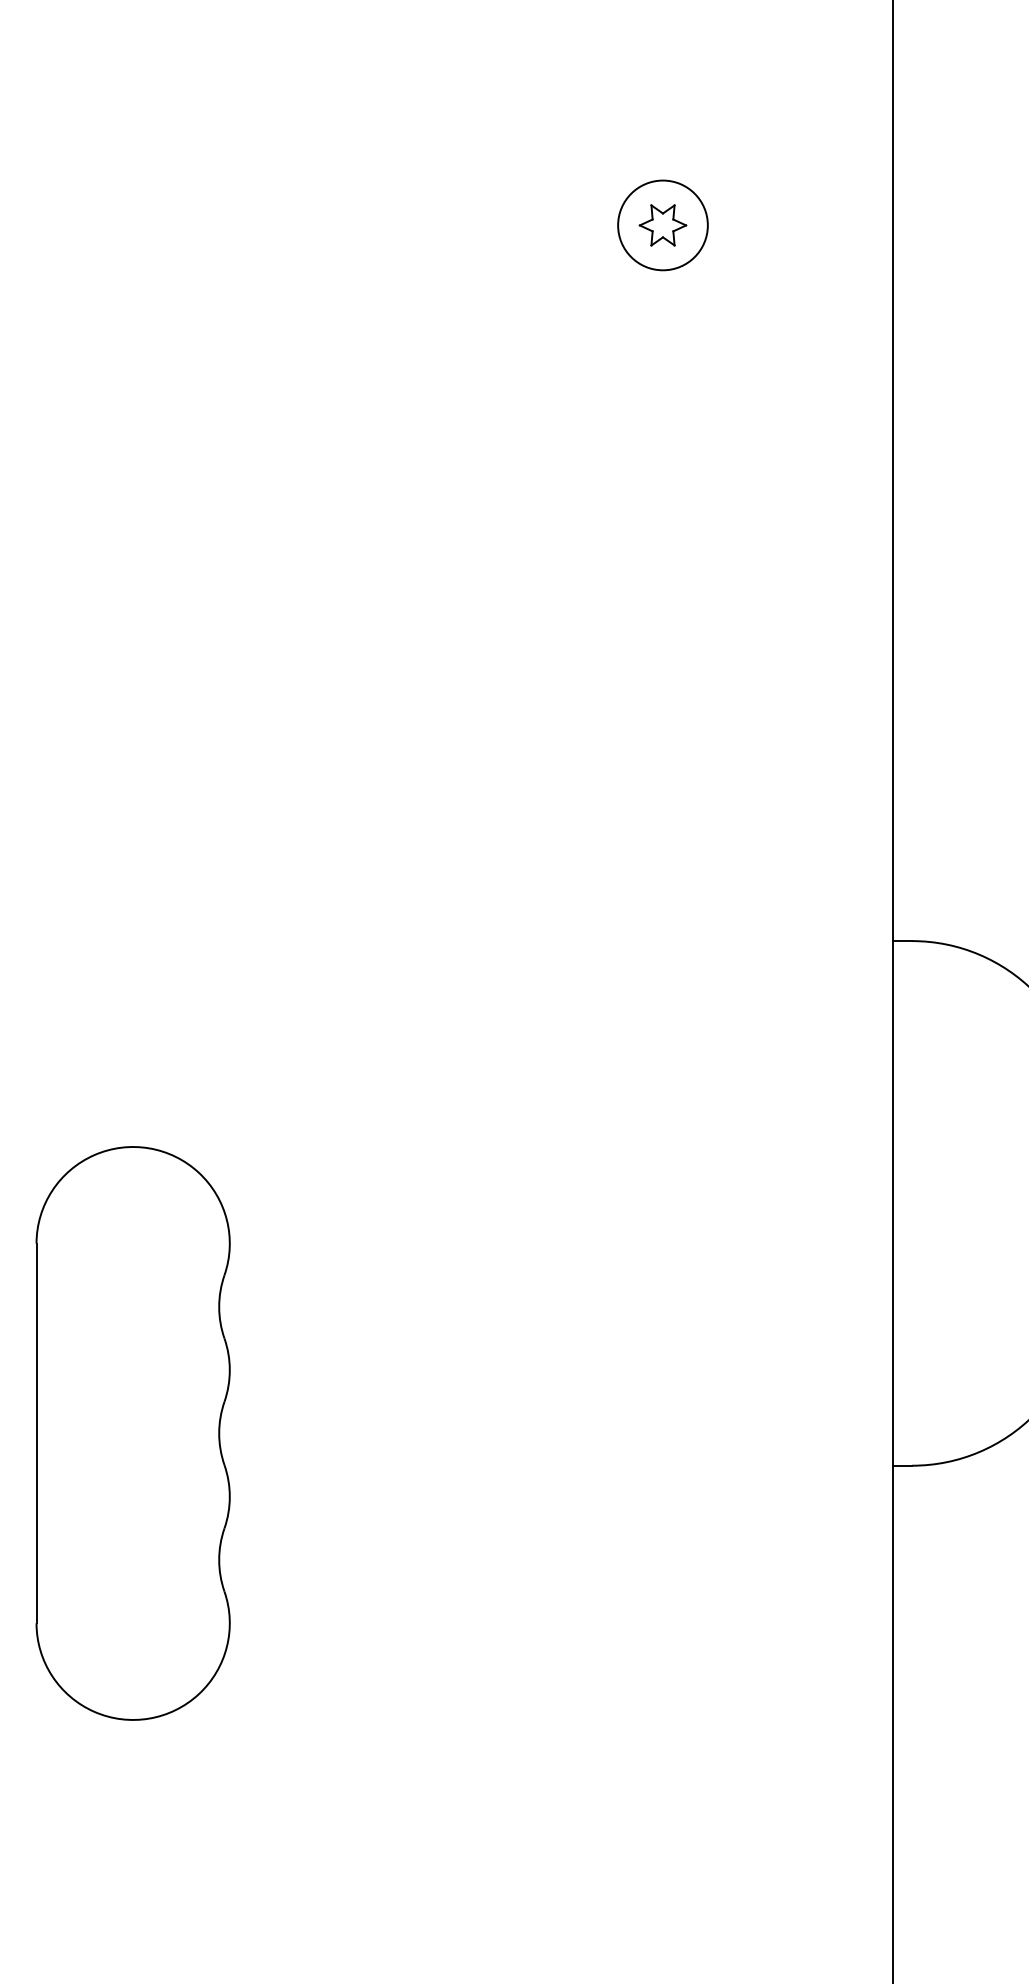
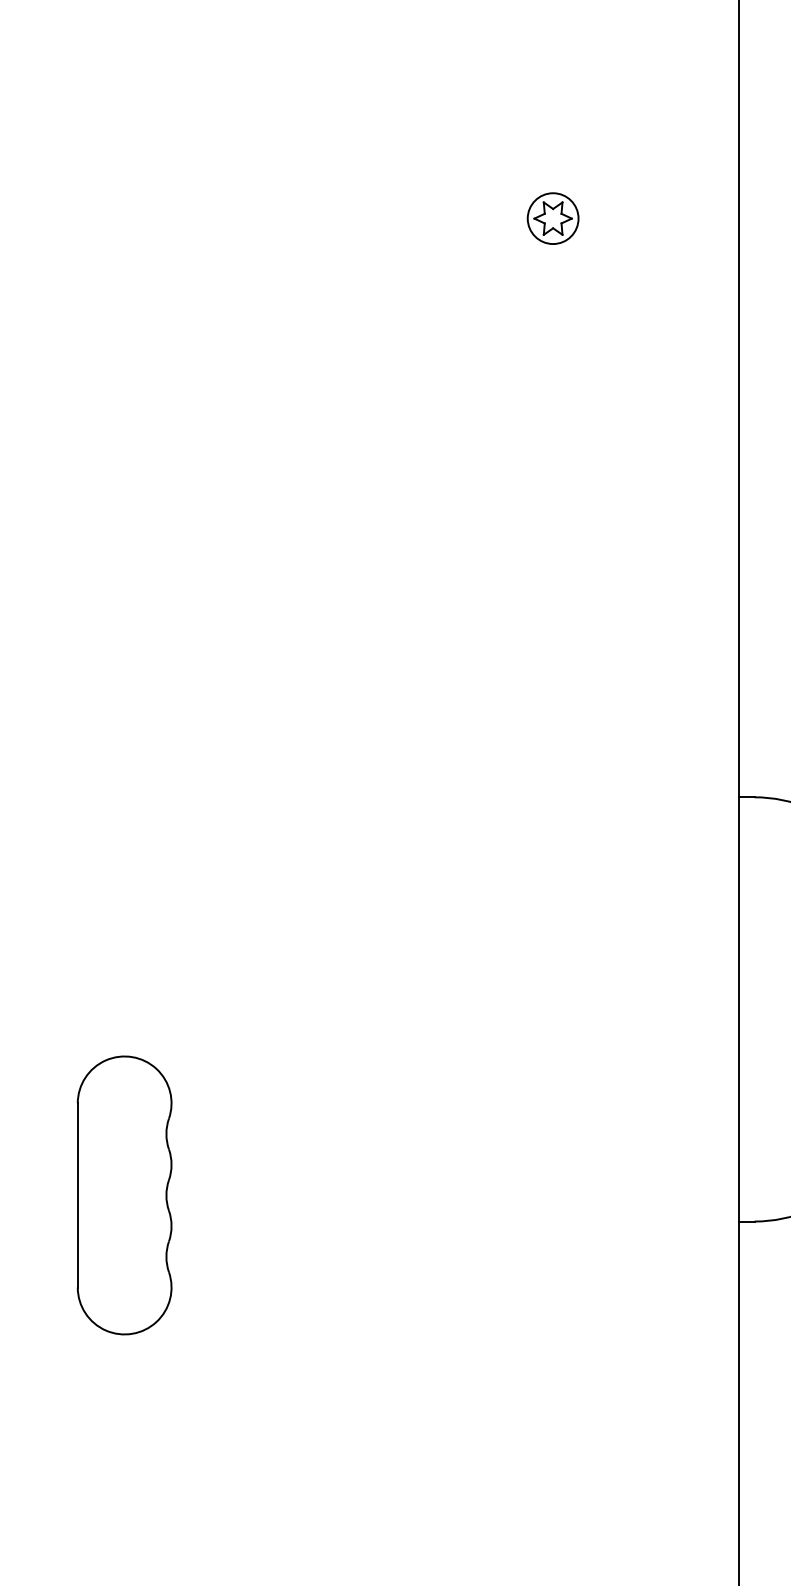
circle: (662, 225) -> (552, 218), size x0.7
part: (132, 1433) -> (124, 1195), size x0.6

